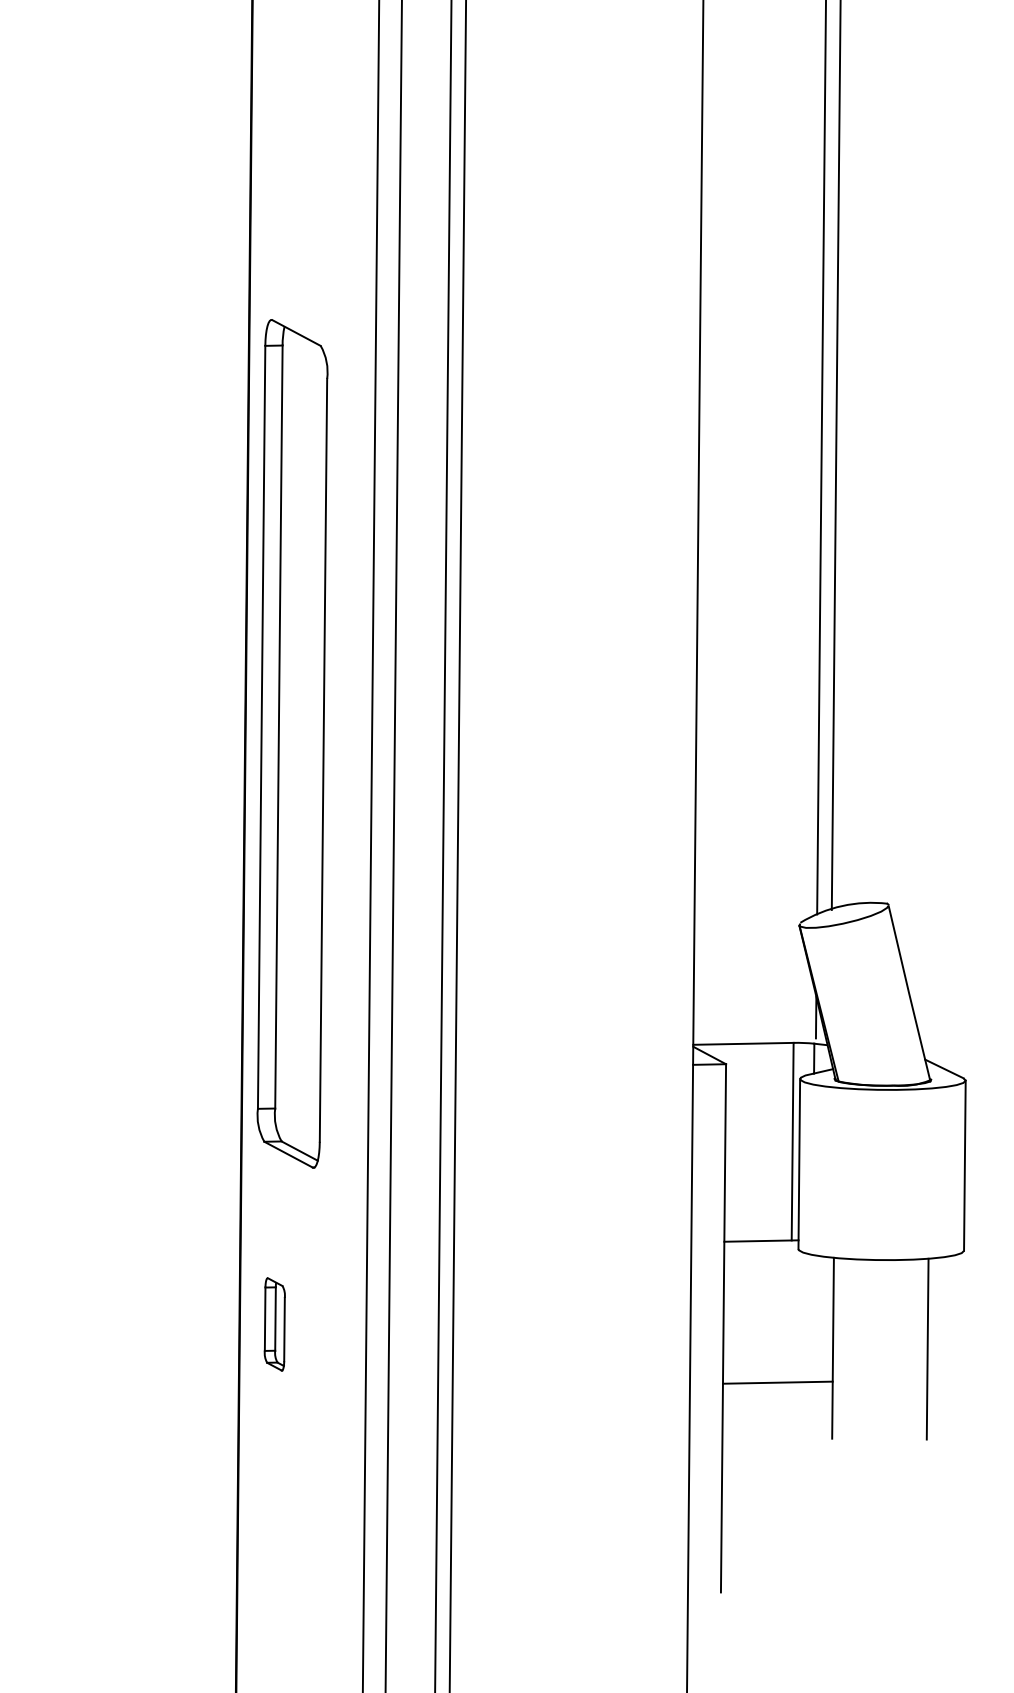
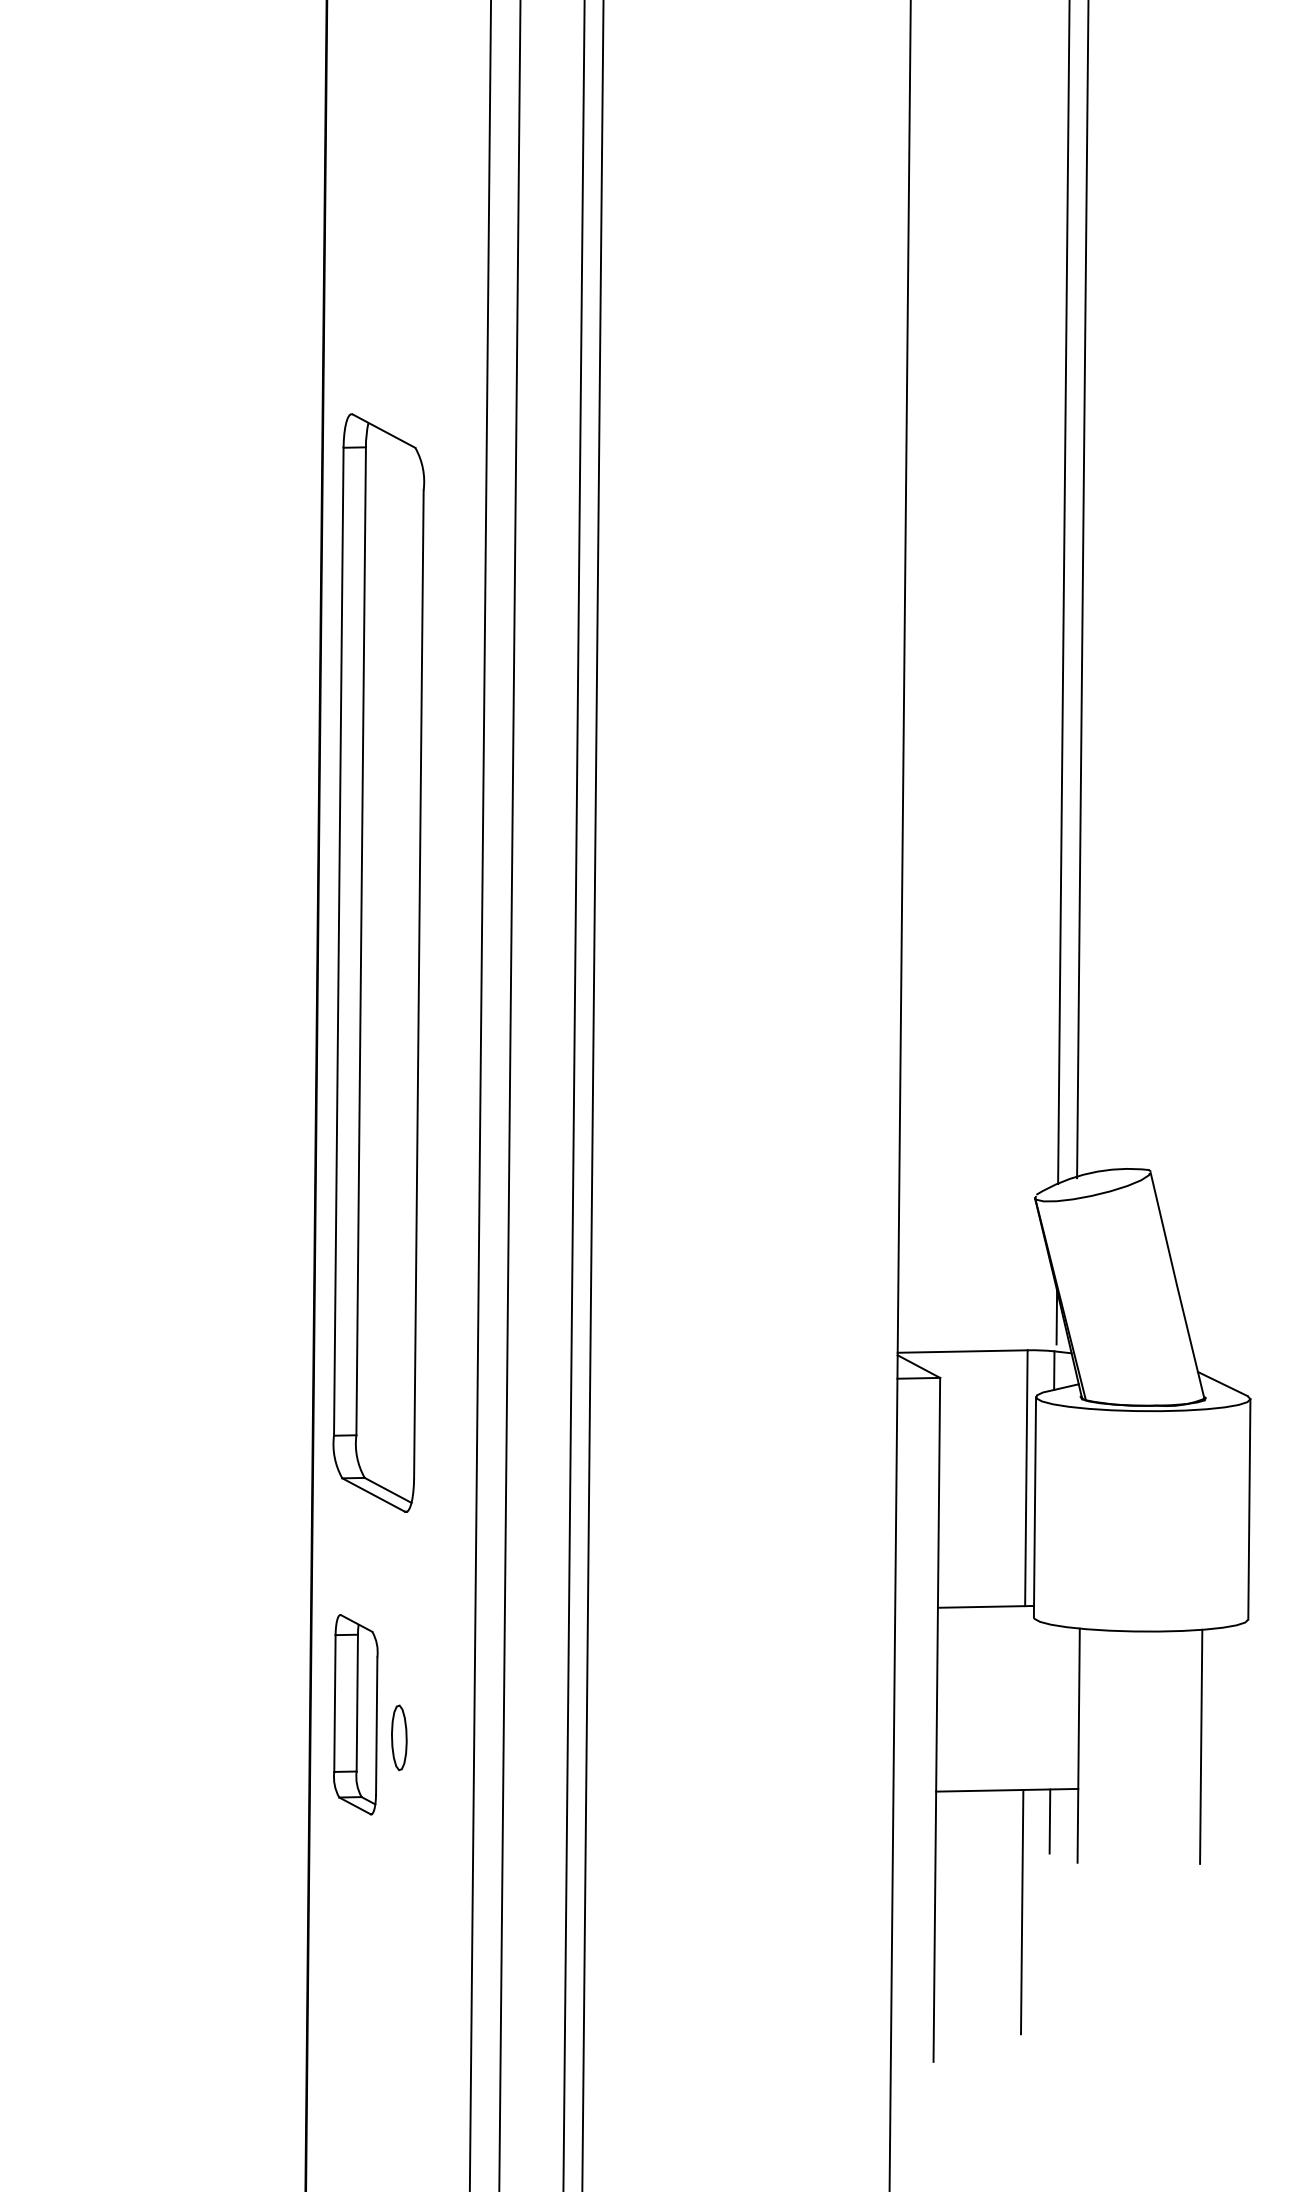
part: (274, 1324) -> (355, 1714), size x1.67
part: (308, 1341) -> (399, 1737), added
line: (810, 1406) -> (1049, 1821), added
line: (789, 1476) -> (1022, 1911), added

